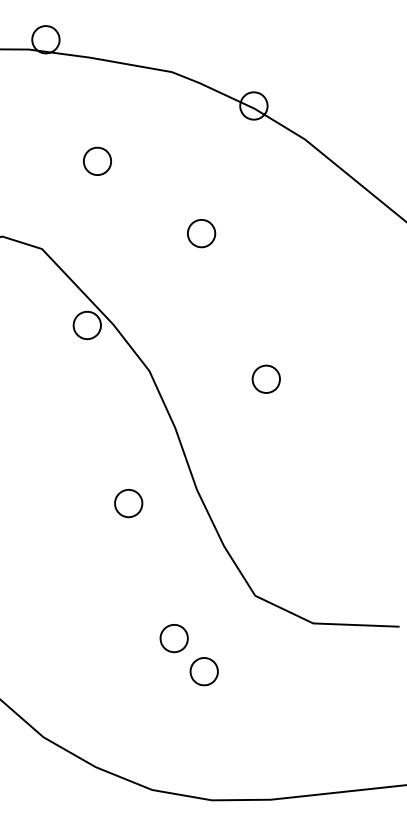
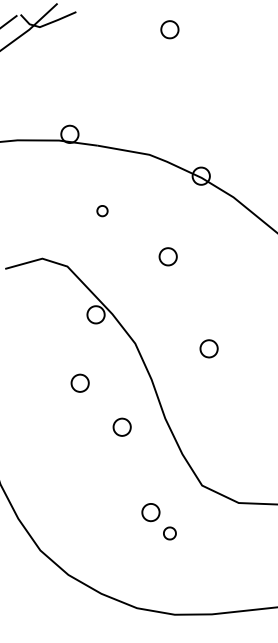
part: (97, 160) -> (102, 210), size x0.6
part: (61, 432) -> (79, 382), added
part: (203, 671) -> (169, 533), size x0.7

